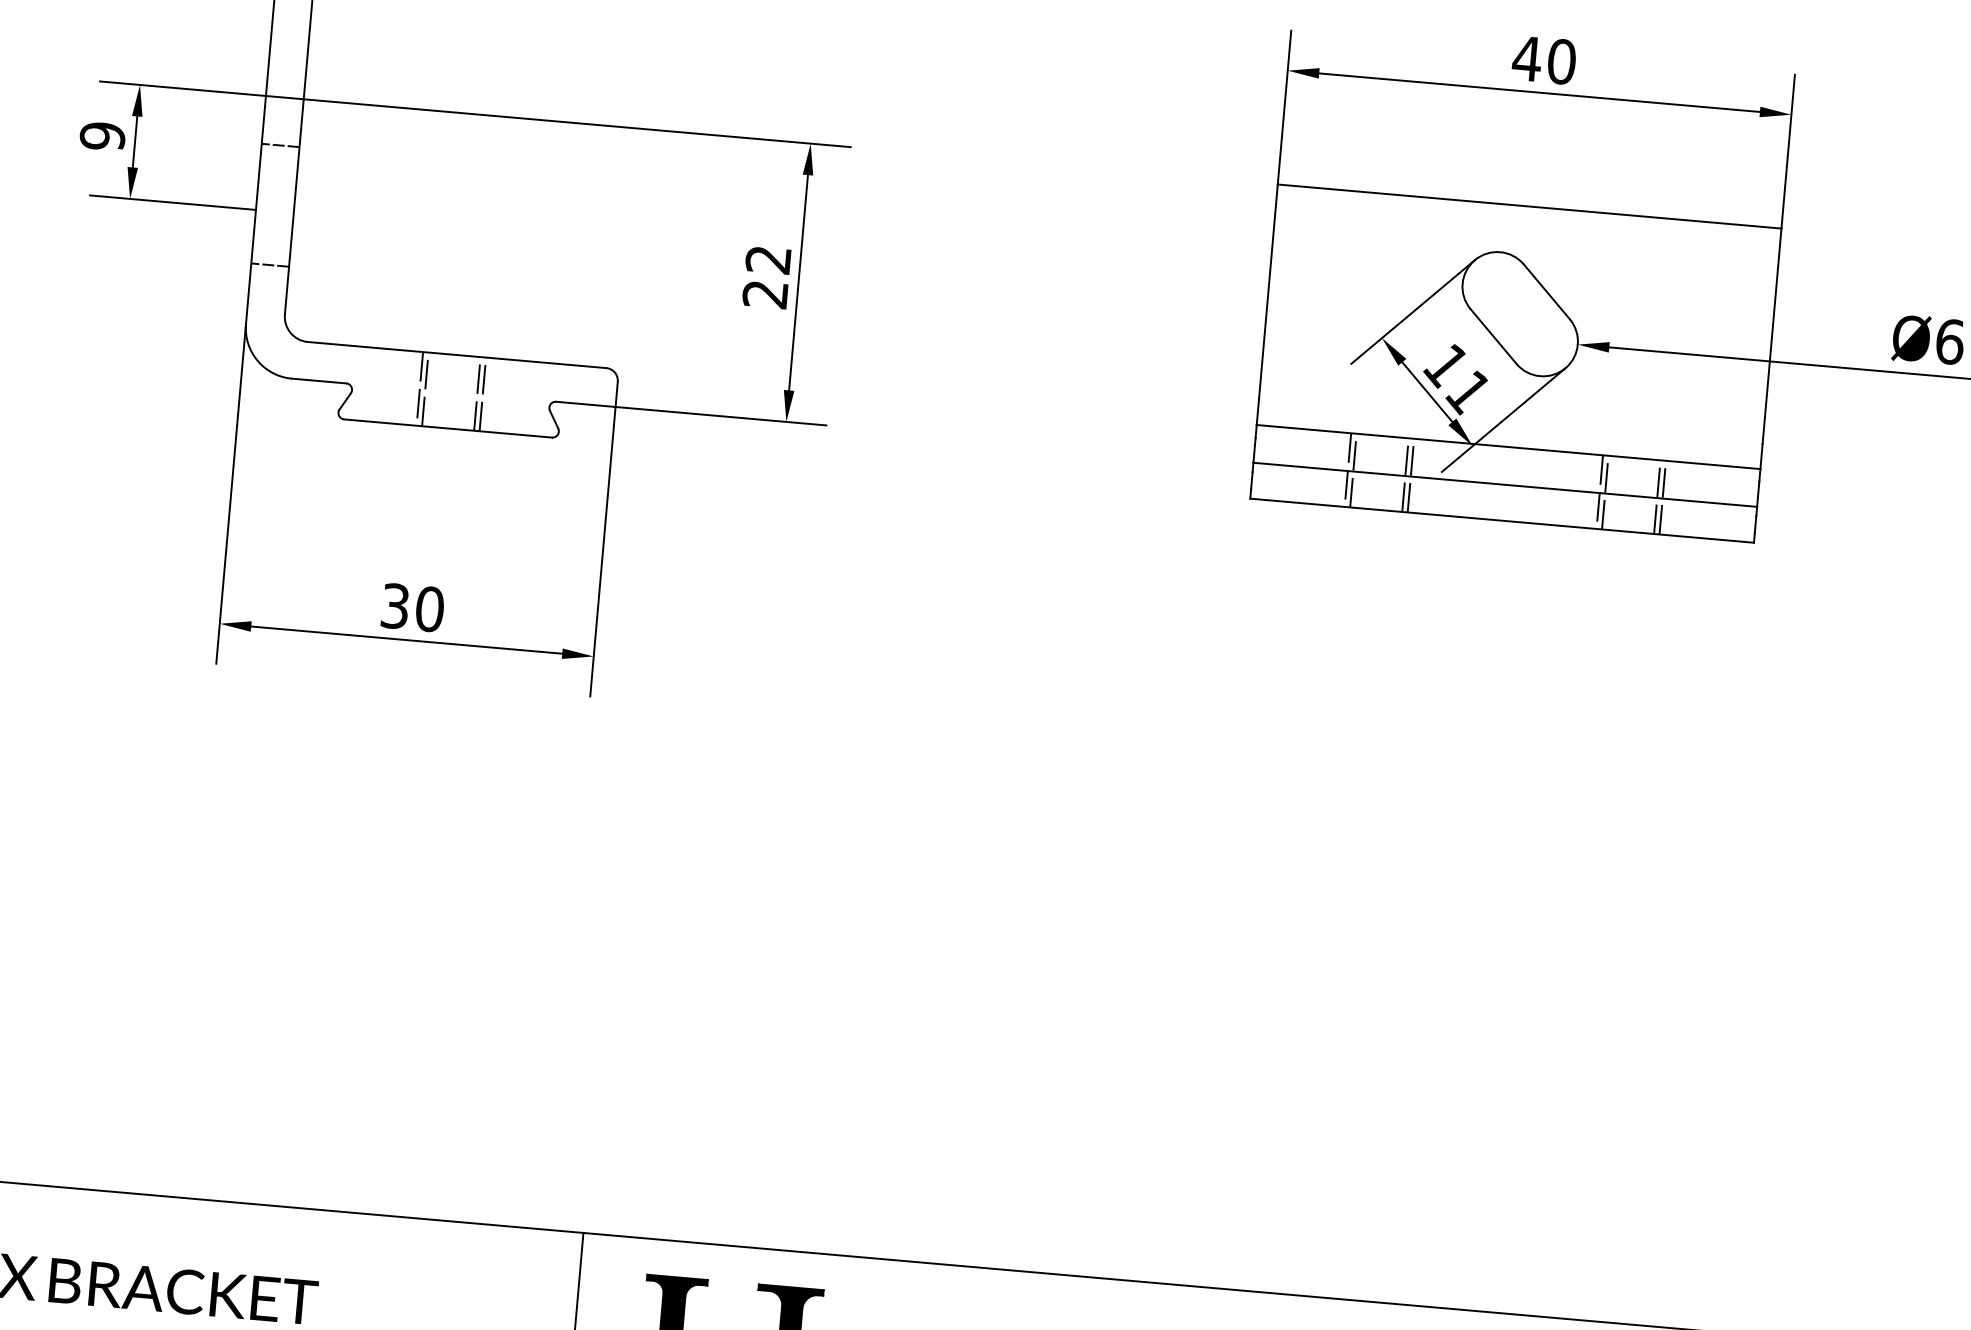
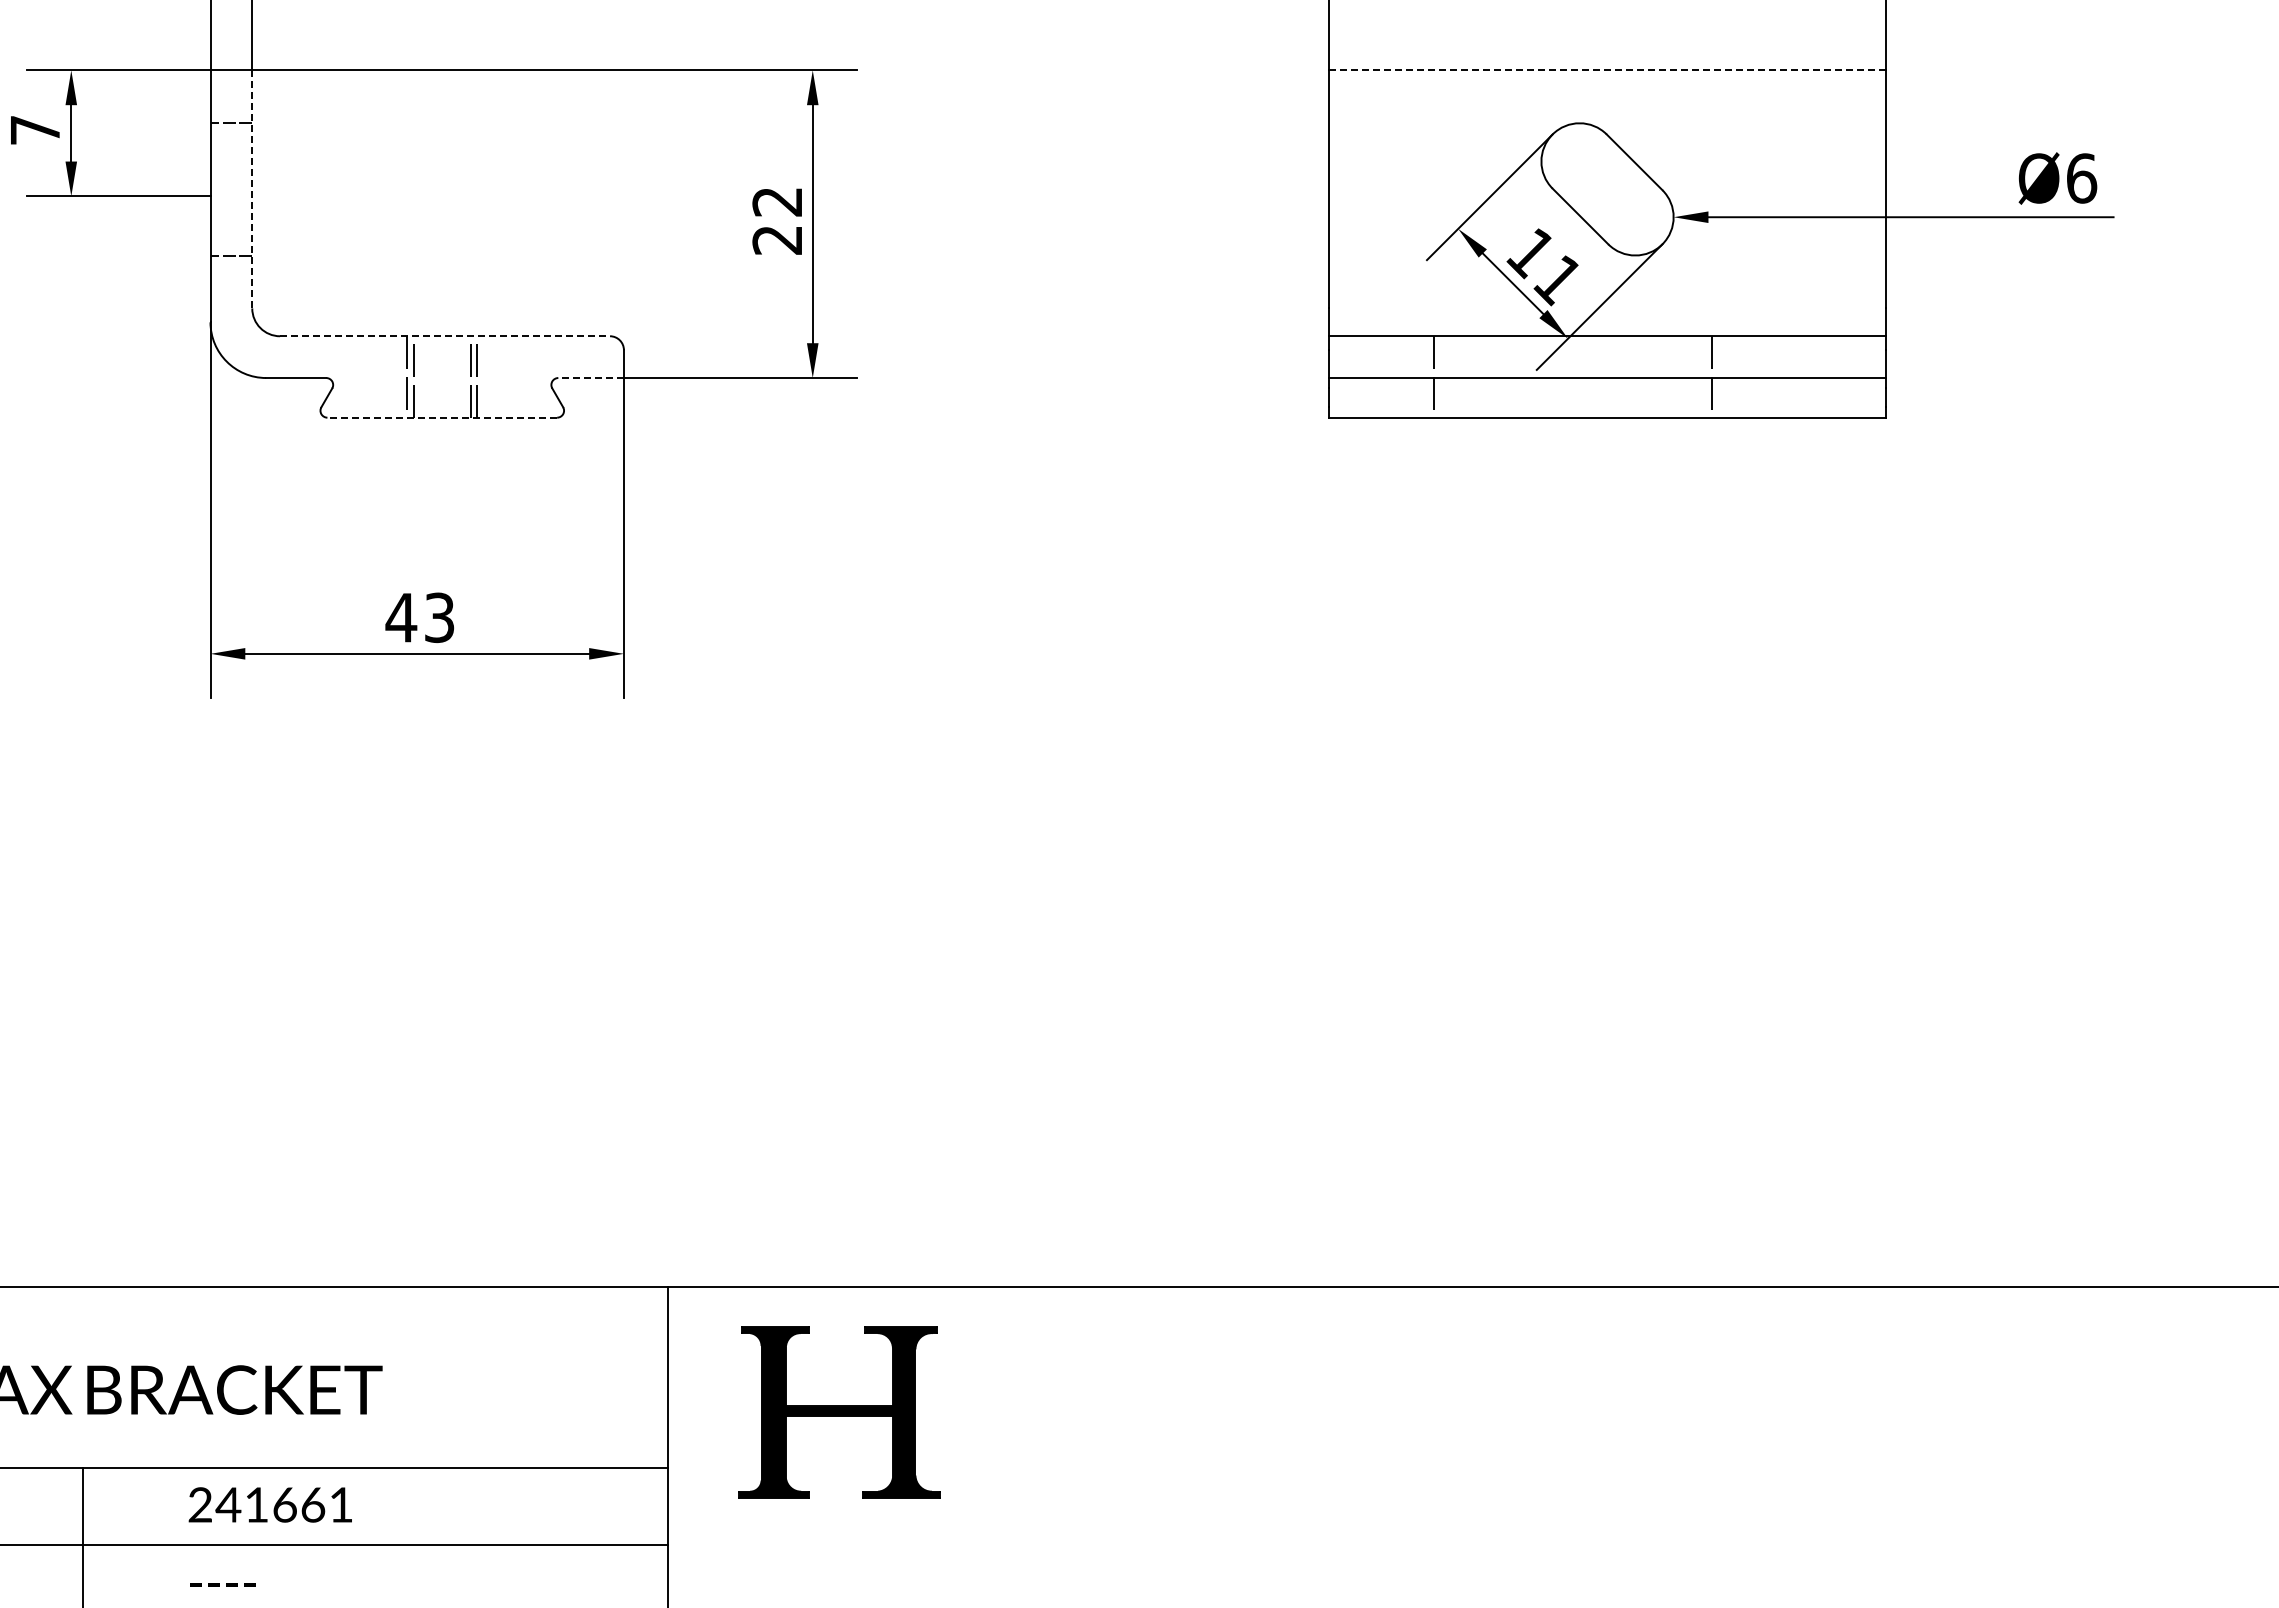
text: (102, 136) -> (35, 130), 9 -> 7
line: (1529, 206) -> (1607, 70), solid -> dashed
line: (294, 207) -> (252, 189), solid -> dashed
line: (457, 355) -> (445, 336), solid -> dashed
line: (586, 404) -> (591, 378), solid -> dashed
line: (448, 428) -> (442, 417), solid -> dashed
line: (1353, 470) -> (1439, 376), removed
line: (1405, 474) -> (1497, 376), removed
line: (1411, 475) -> (1503, 376), removed
line: (1604, 492) -> (1717, 376), removed
line: (1657, 496) -> (1775, 376), removed
line: (1662, 497) -> (1781, 376), removed
text: (411, 607) -> (419, 617), 30 -> 43

